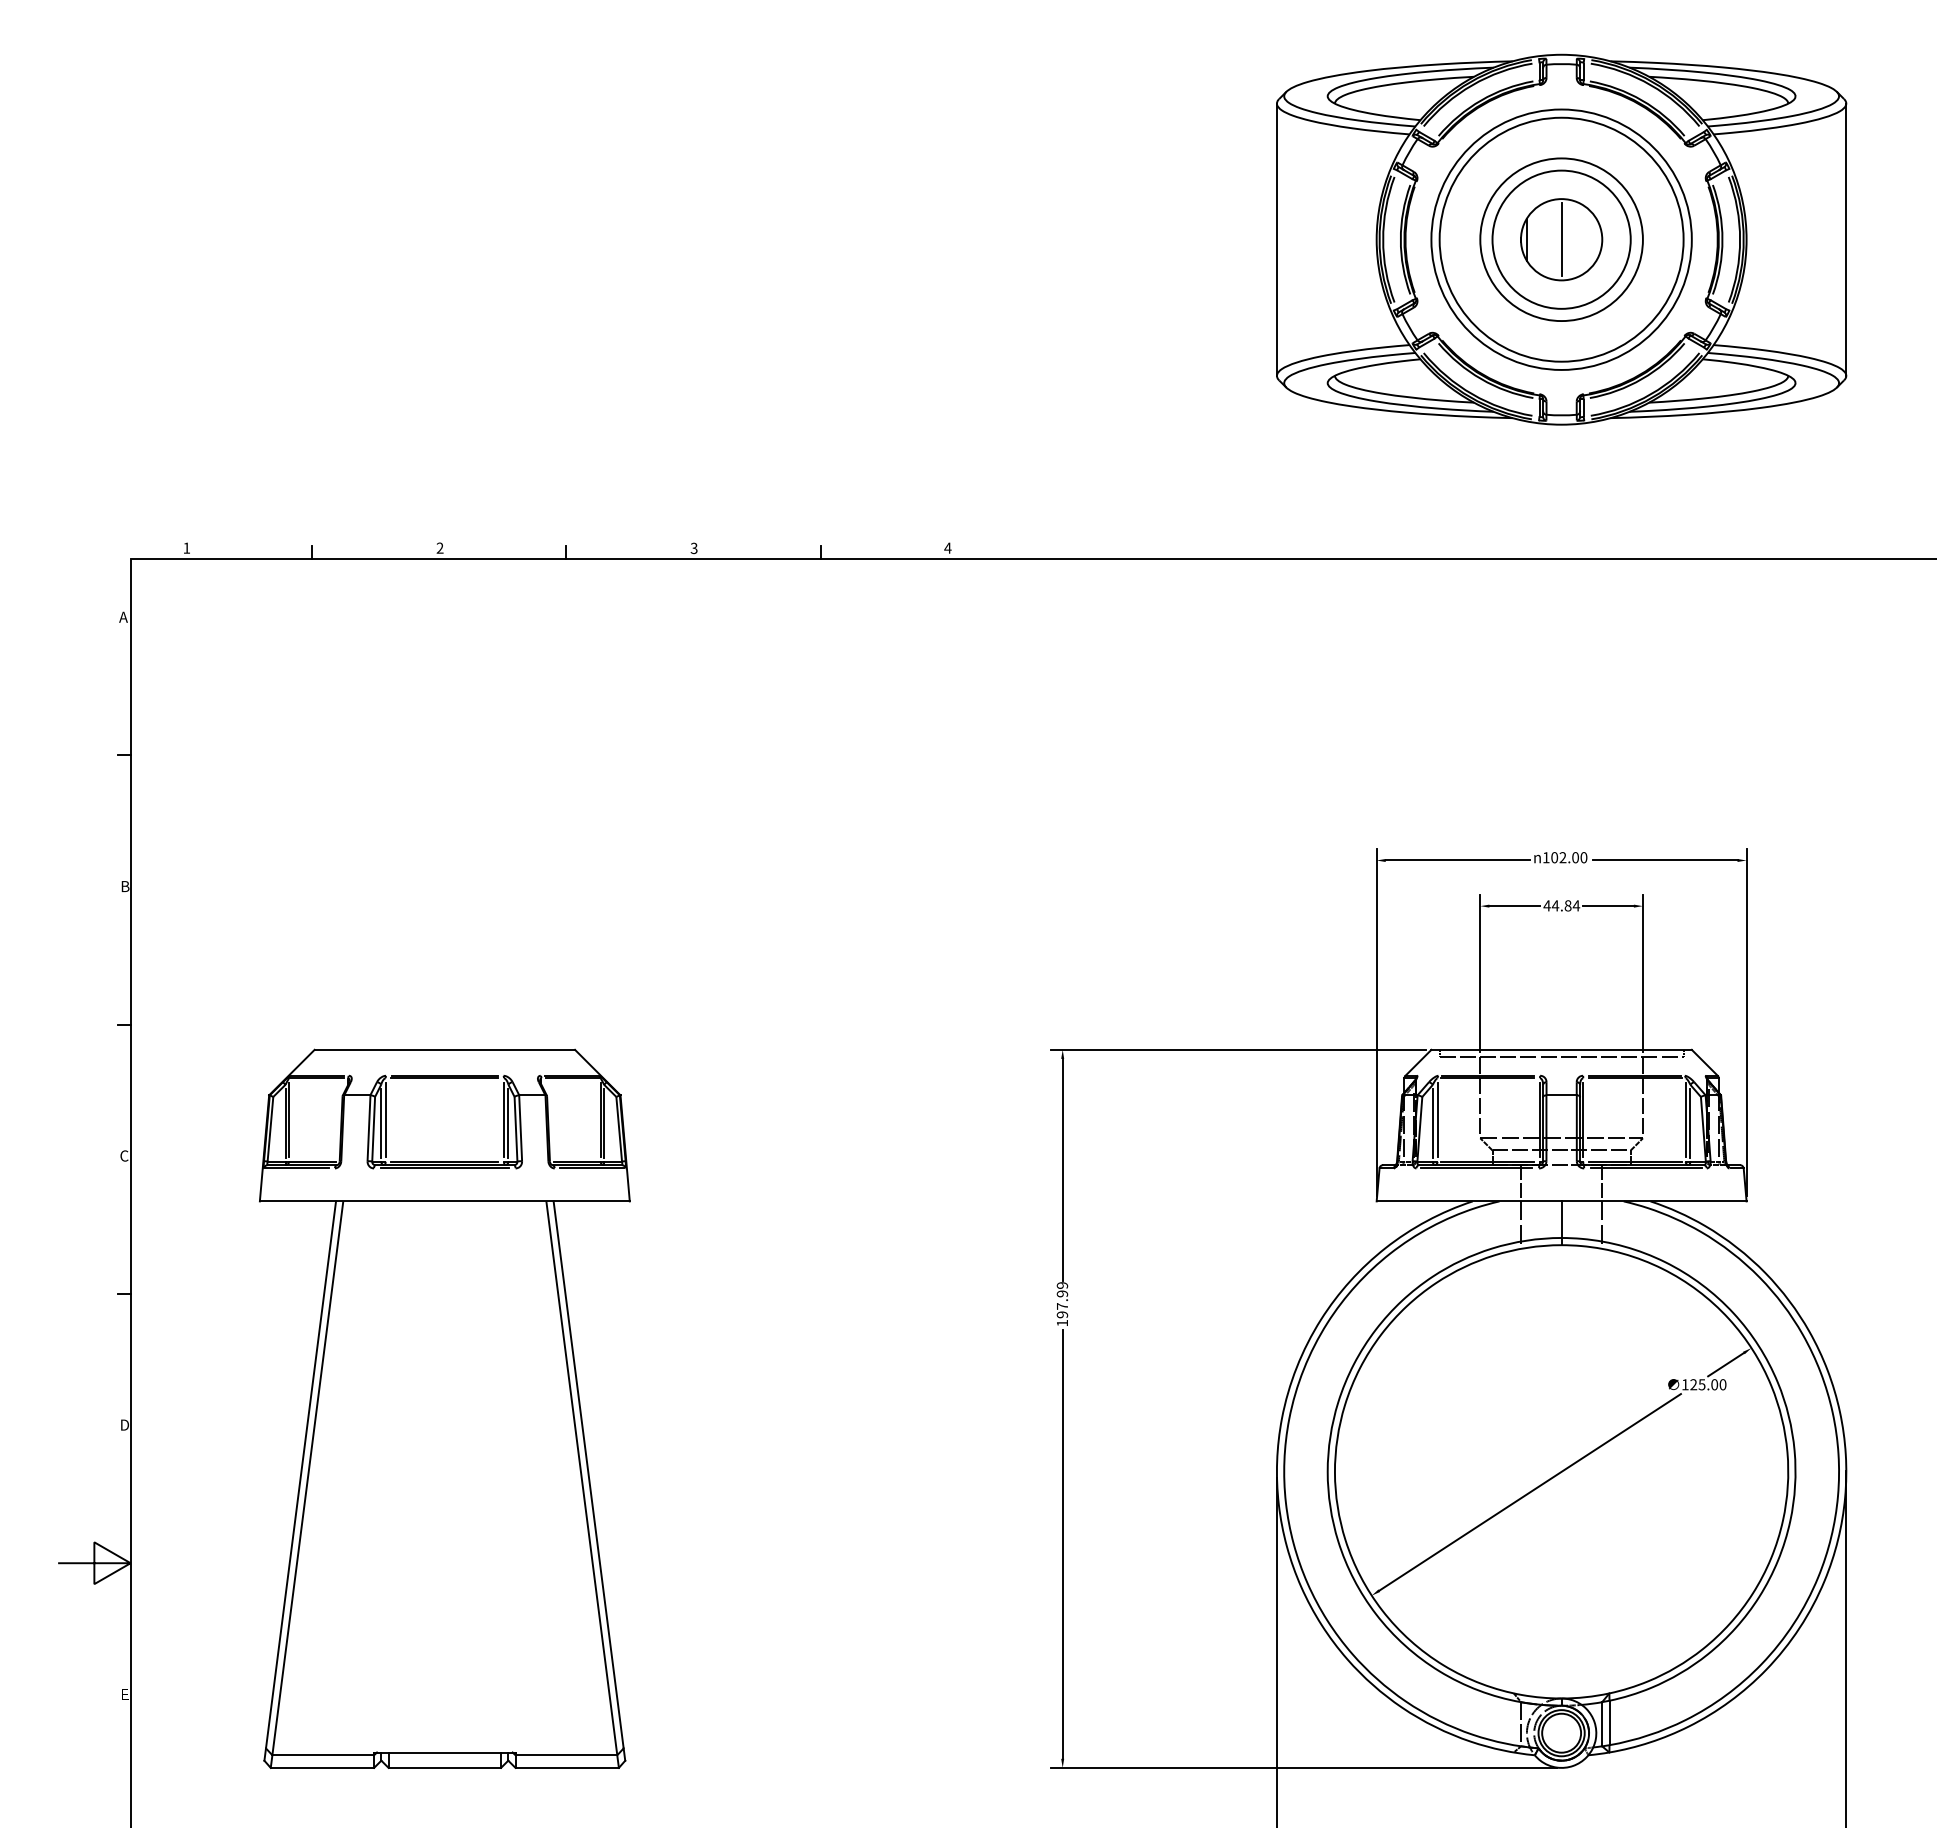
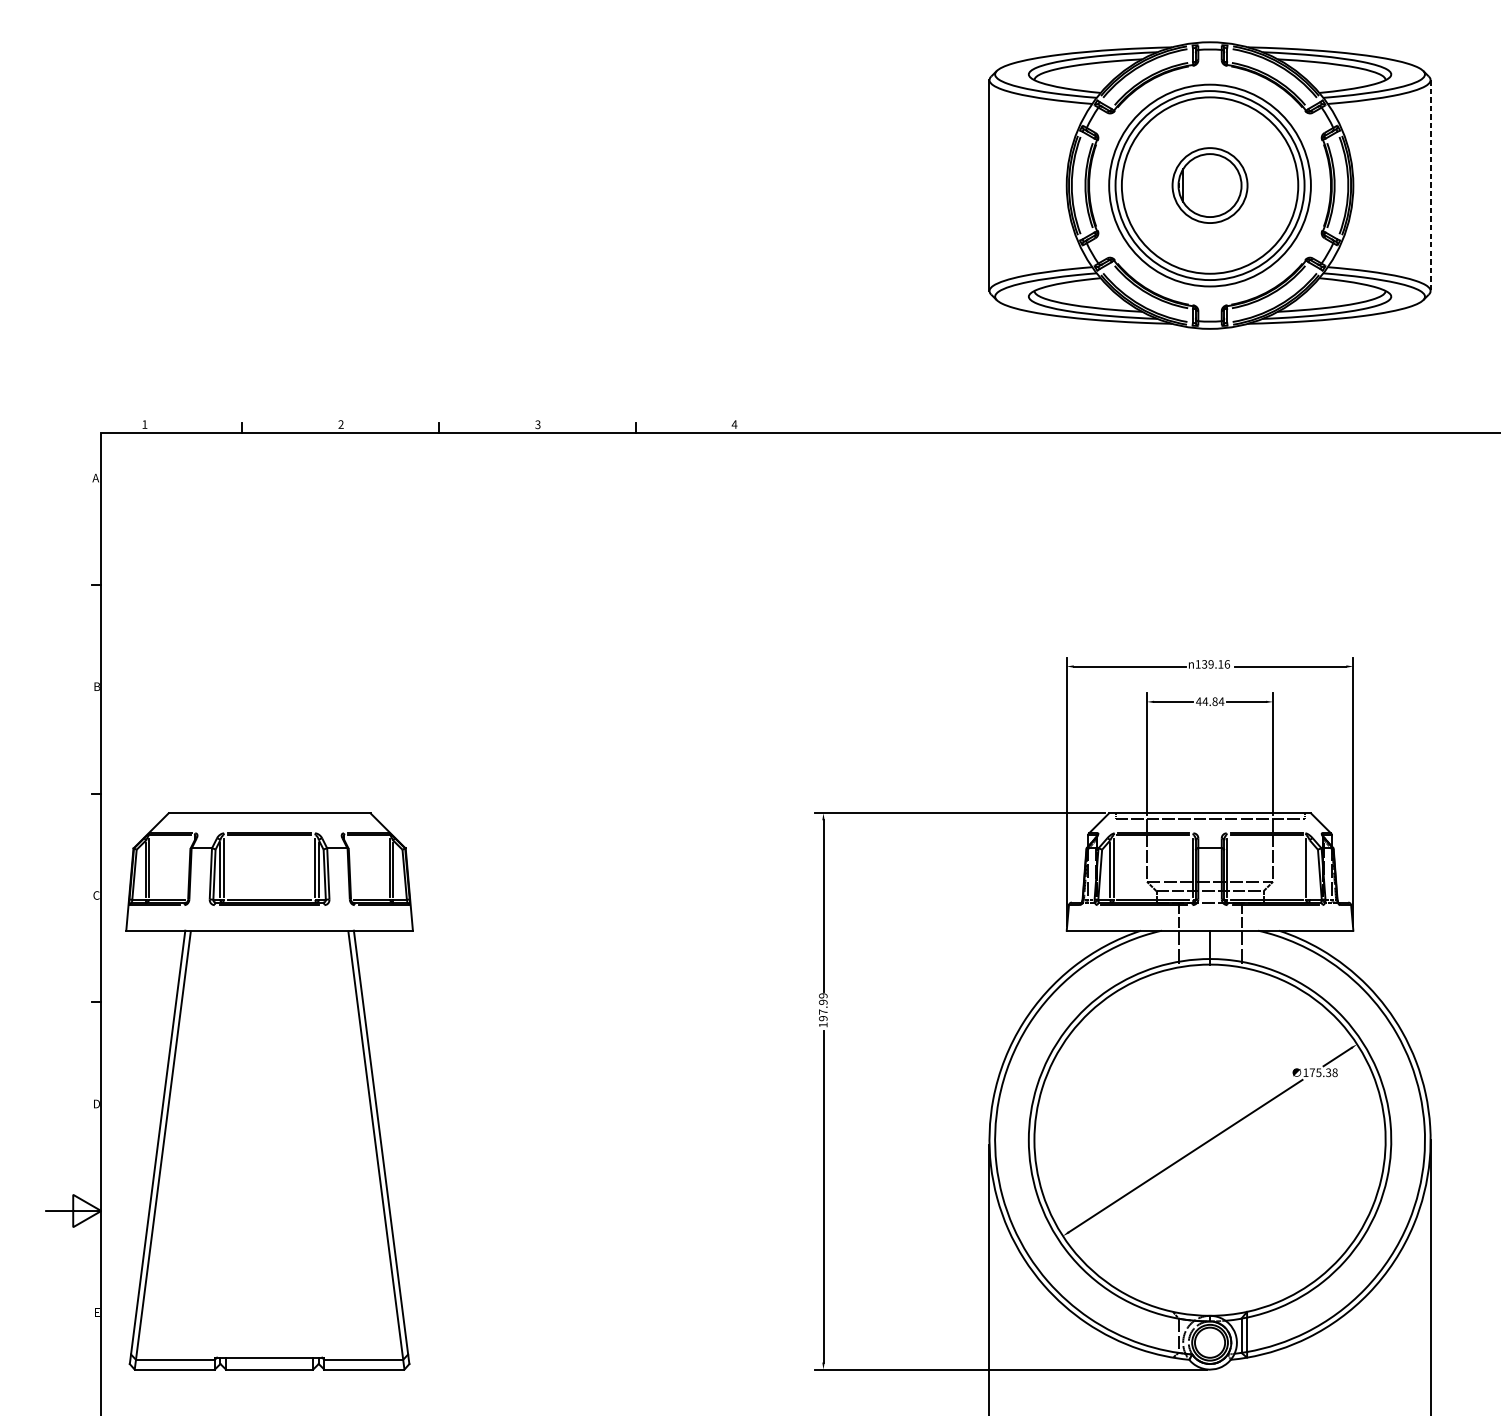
circle: (1561, 239) -> (1209, 185), size x0.7
circle: (1561, 239) -> (1209, 185), size x1.4
line: (1561, 239) -> (1209, 185), removed
line: (1846, 240) -> (1430, 186), solid -> dashed
text: (1569, 857) -> (1216, 664), 102.00 -> 139.16
line: (1690, 1122) -> (1309, 869), removed
text: (1708, 1384) -> (1323, 1072), 125.00 -> 175.38
part: (444, 1408) -> (269, 1091), moved

